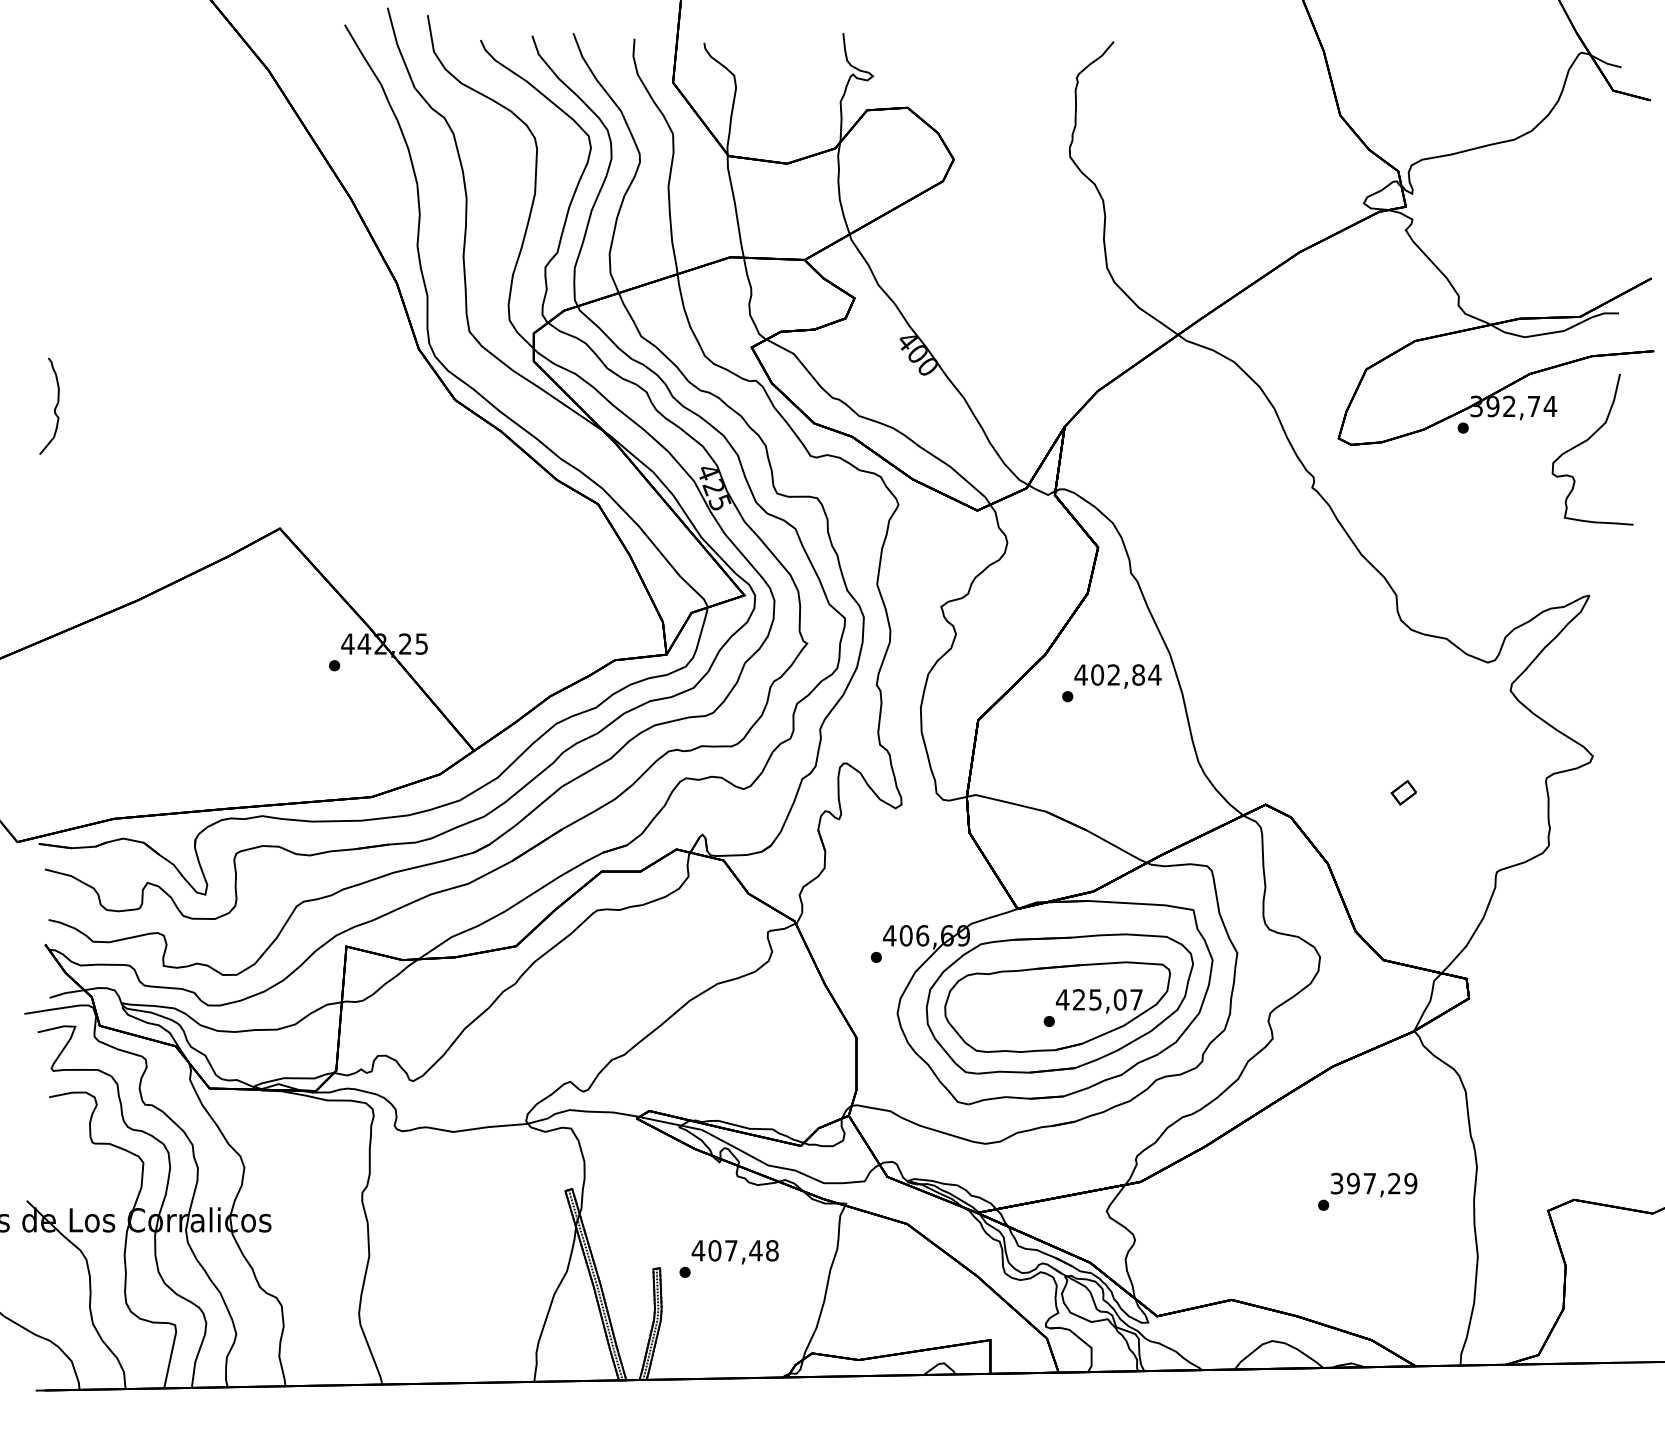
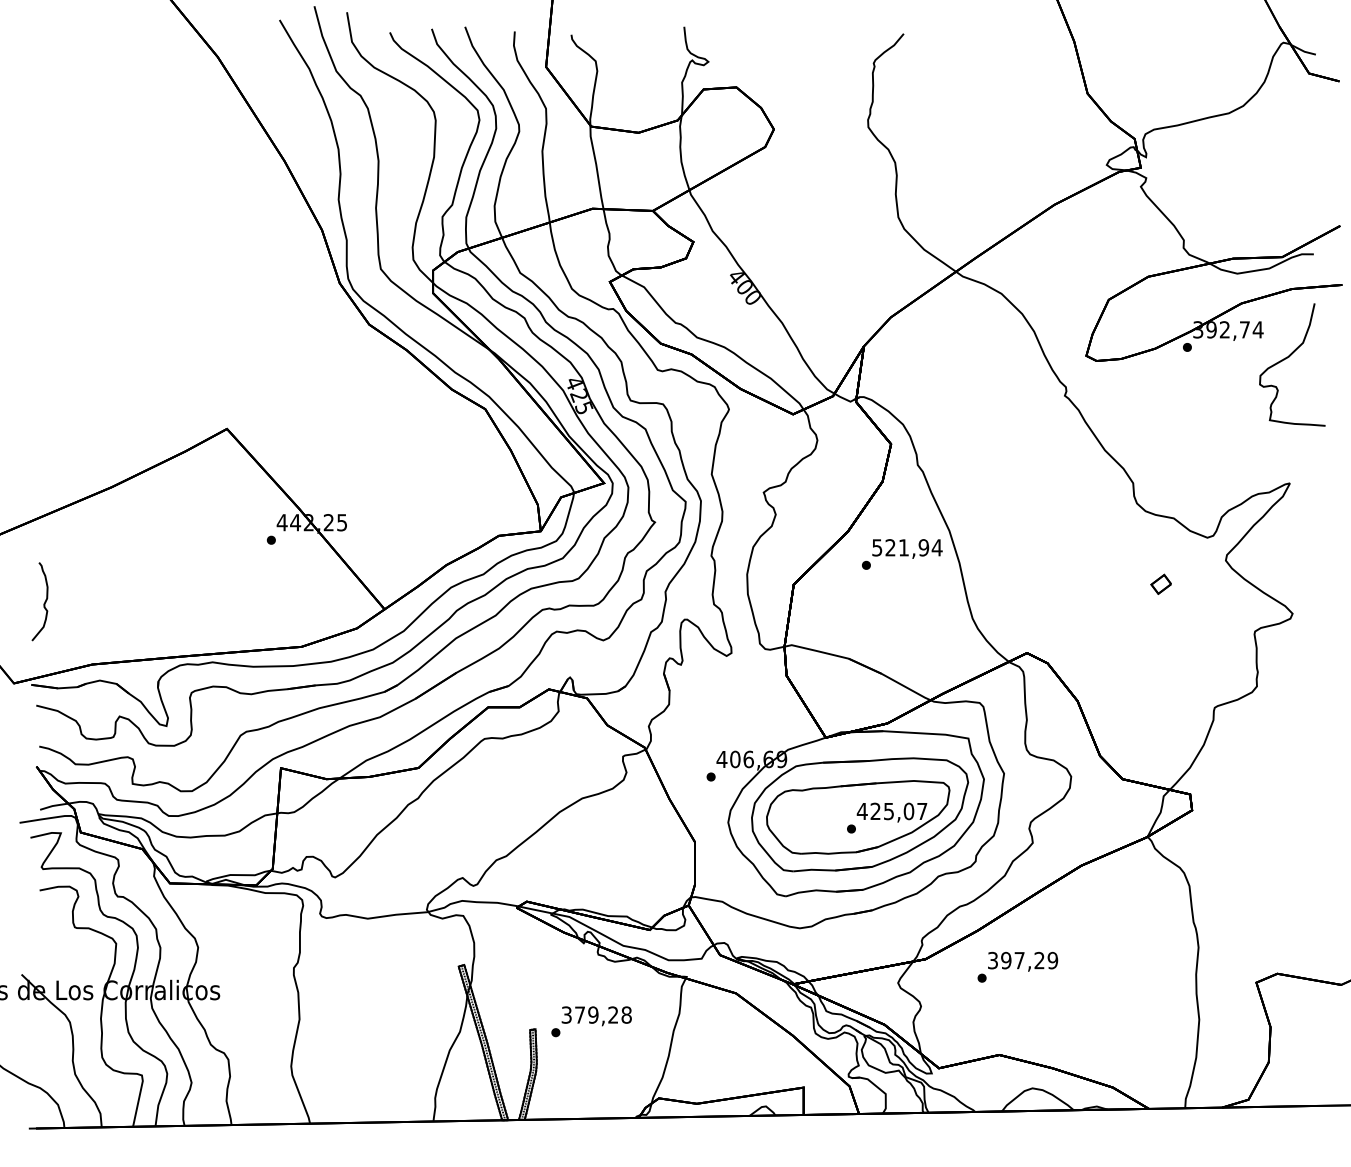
curve: (53, 408) -> (43, 603), moved
text: (1109, 674) -> (900, 547), 402,84 -> 521,94
part: (1402, 791) -> (1160, 583), moved
text: (1367, 1190) -> (1017, 966), moved
text: (726, 1250) -> (589, 1014), 407,48 -> 379,28

